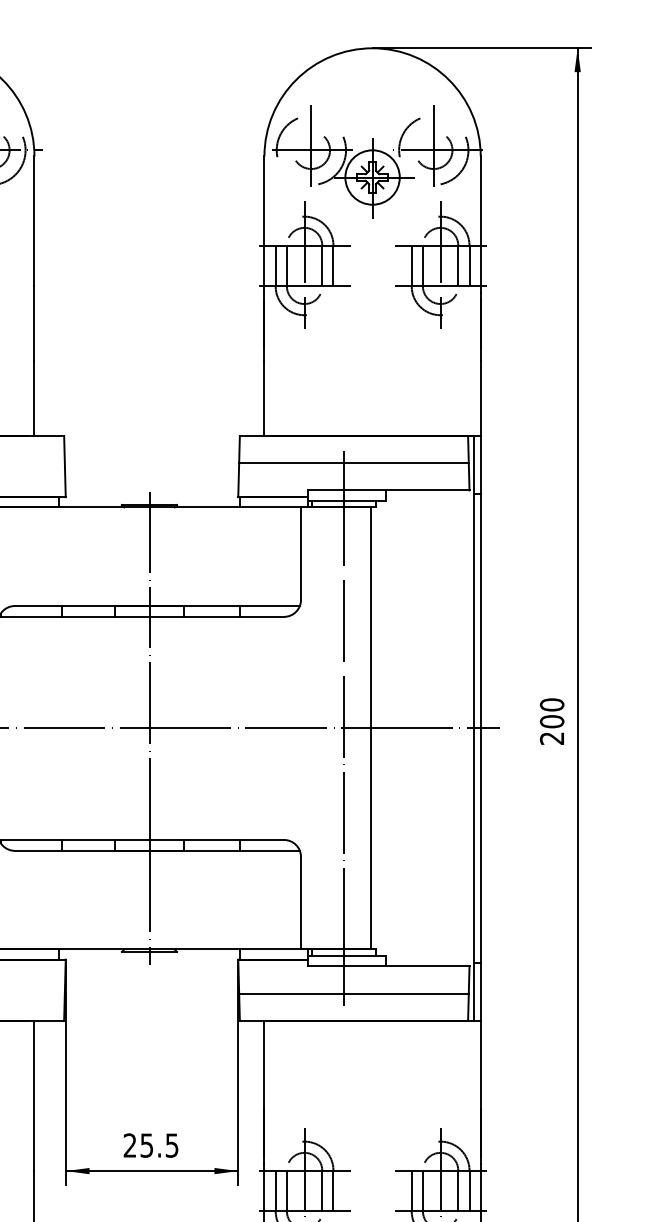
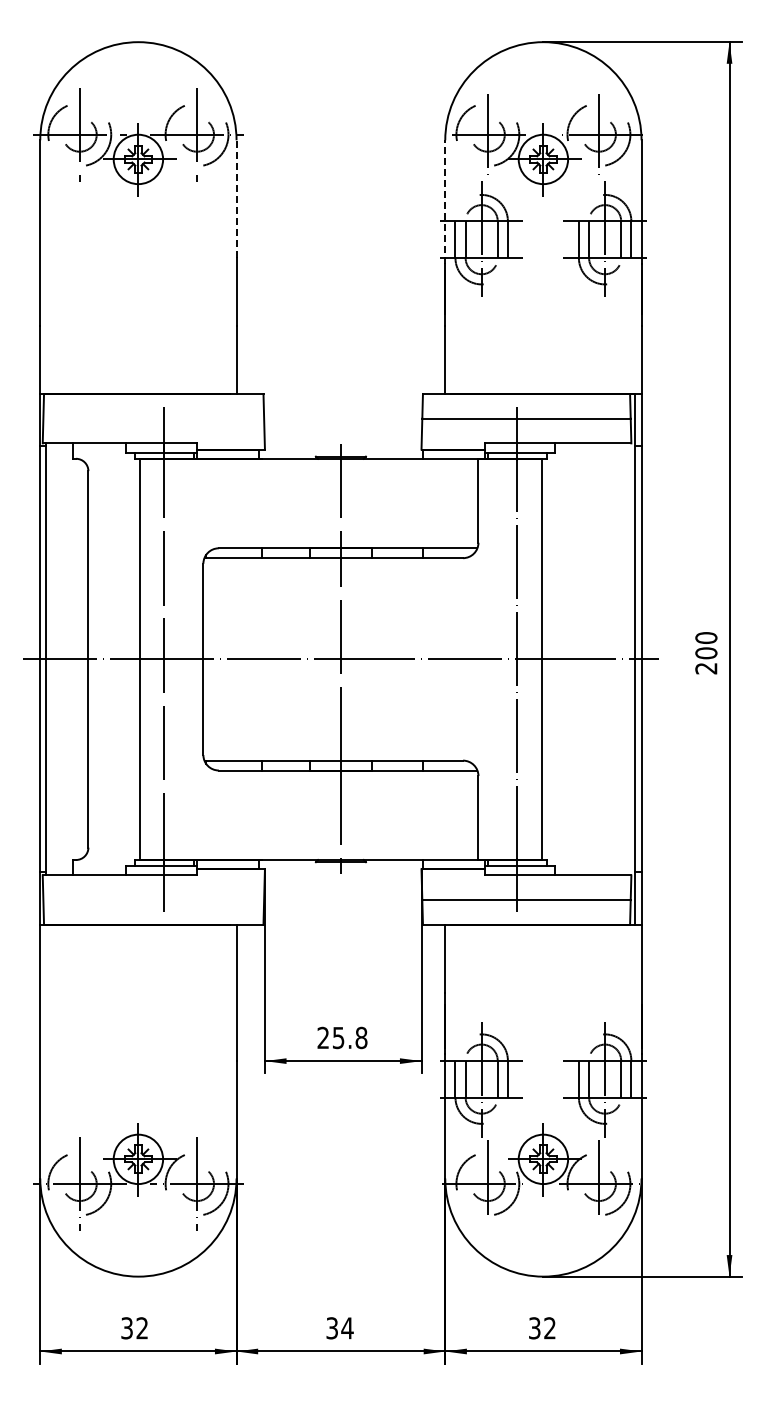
line: (34, 221) -> (236, 199), solid -> dashed
line: (264, 223) -> (445, 201), solid -> dashed
text: (172, 1145) -> (361, 1037), 25.5 -> 25.8

